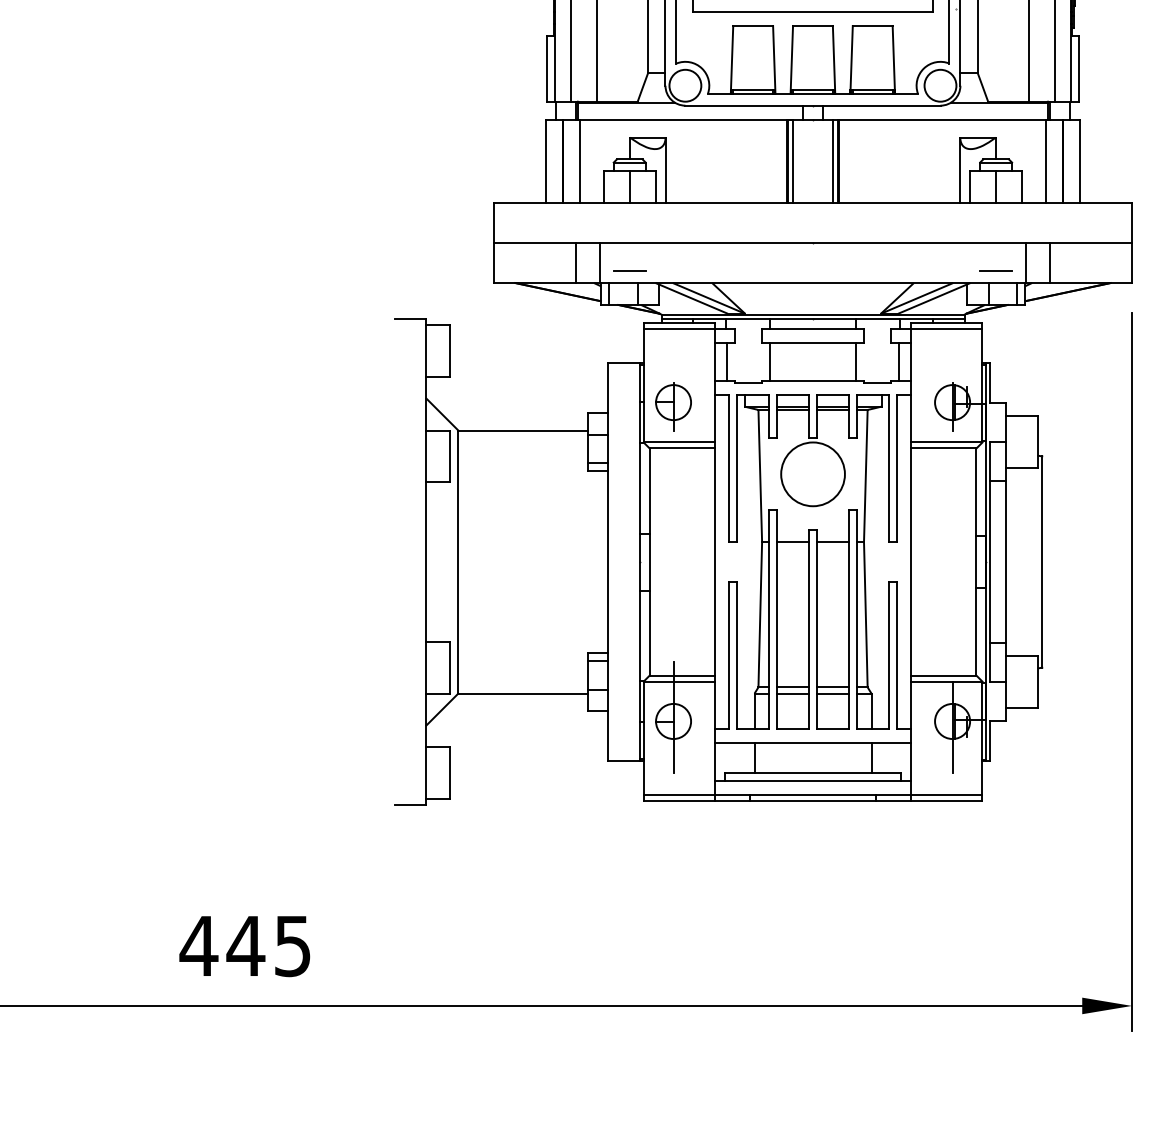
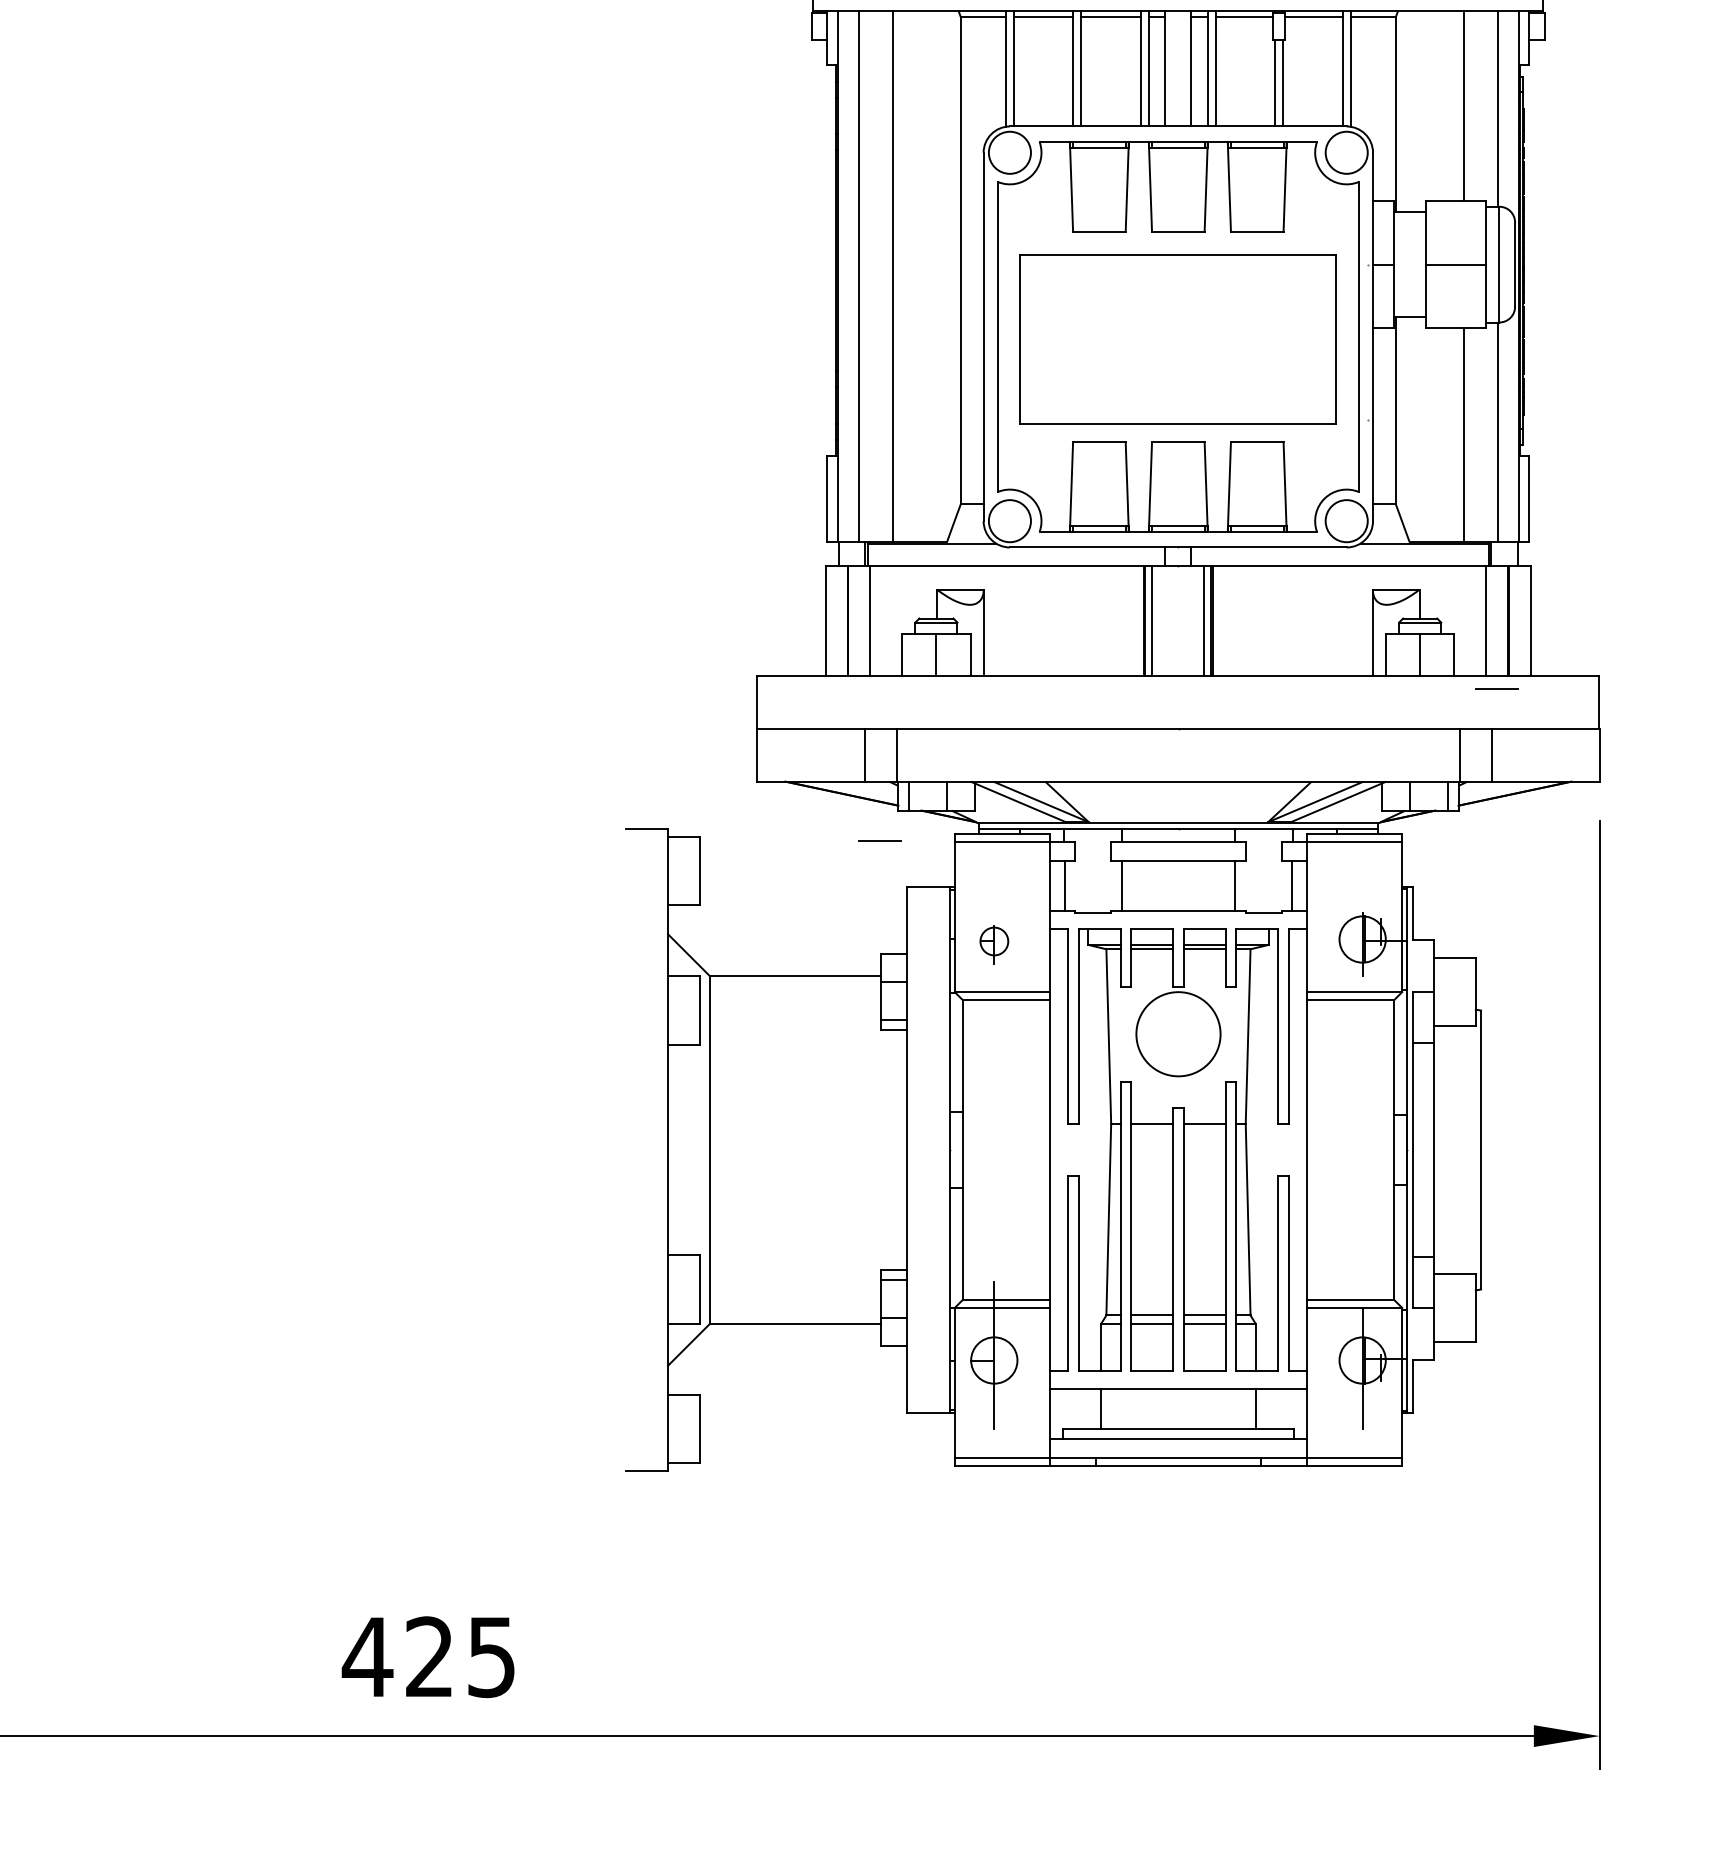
line: (629, 270) -> (879, 840), moved
line: (995, 270) -> (1496, 688), moved
part: (673, 406) -> (994, 944), size x0.6
text: (245, 945) -> (429, 1656), 445 -> 425

